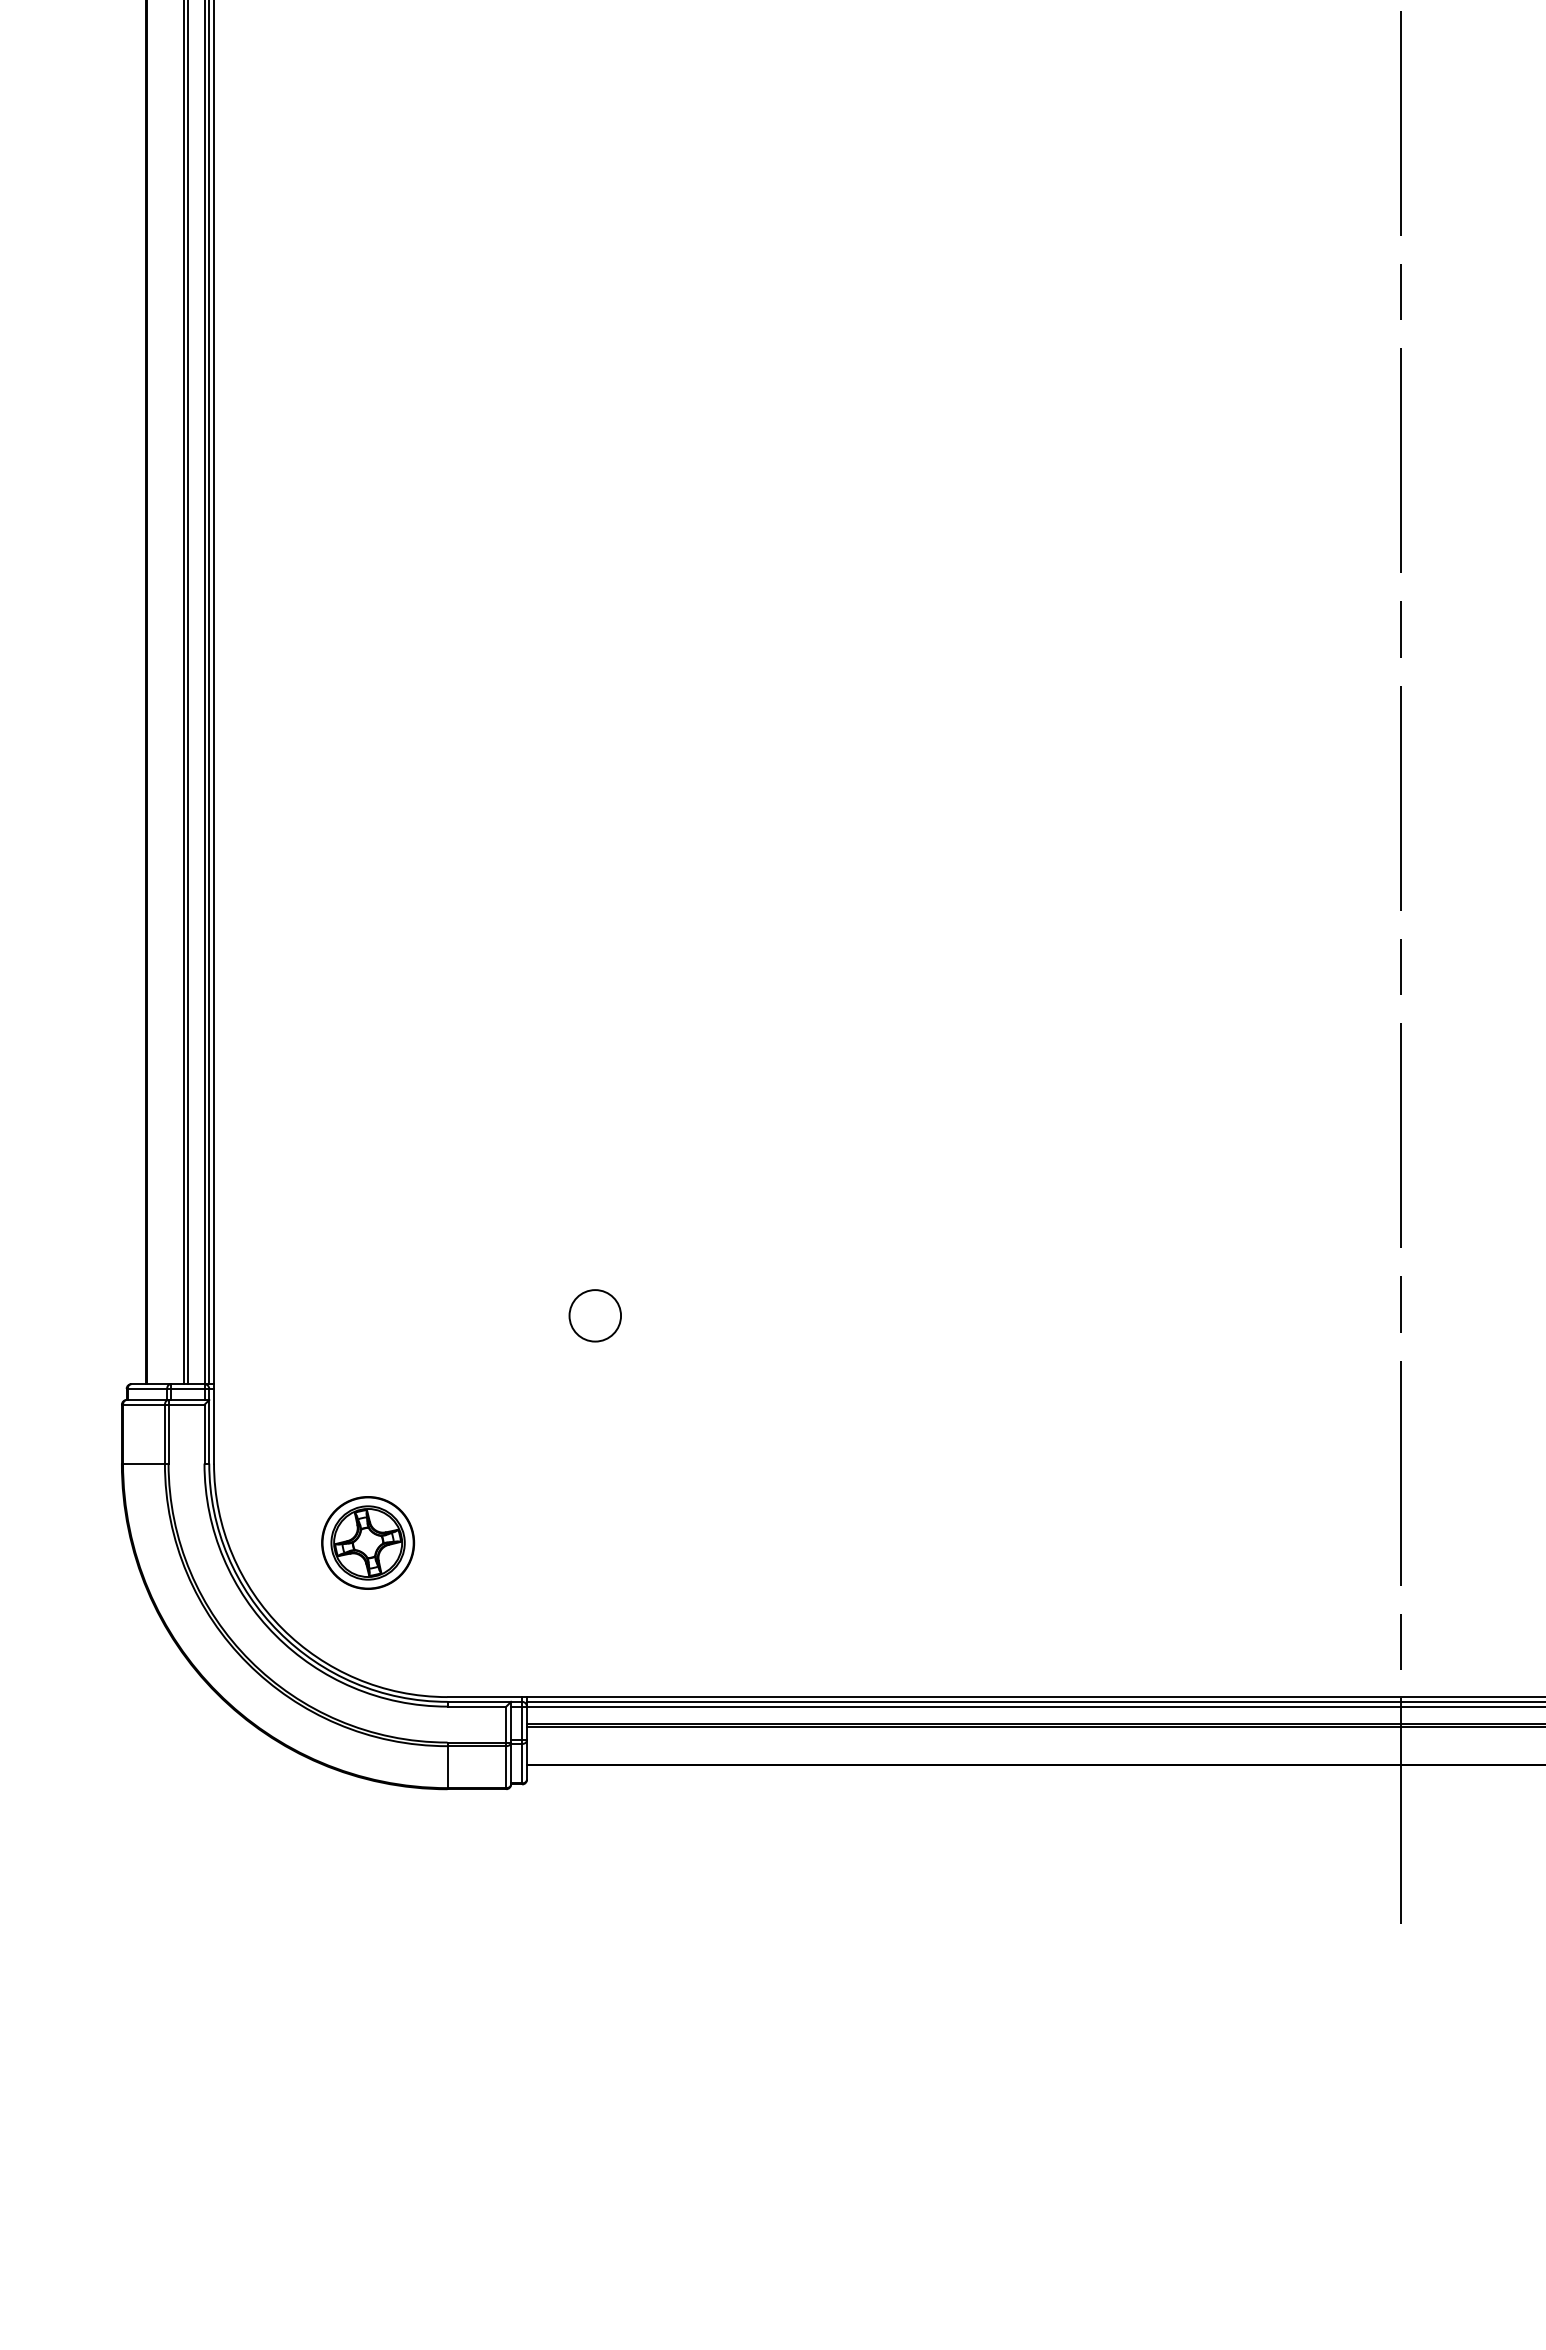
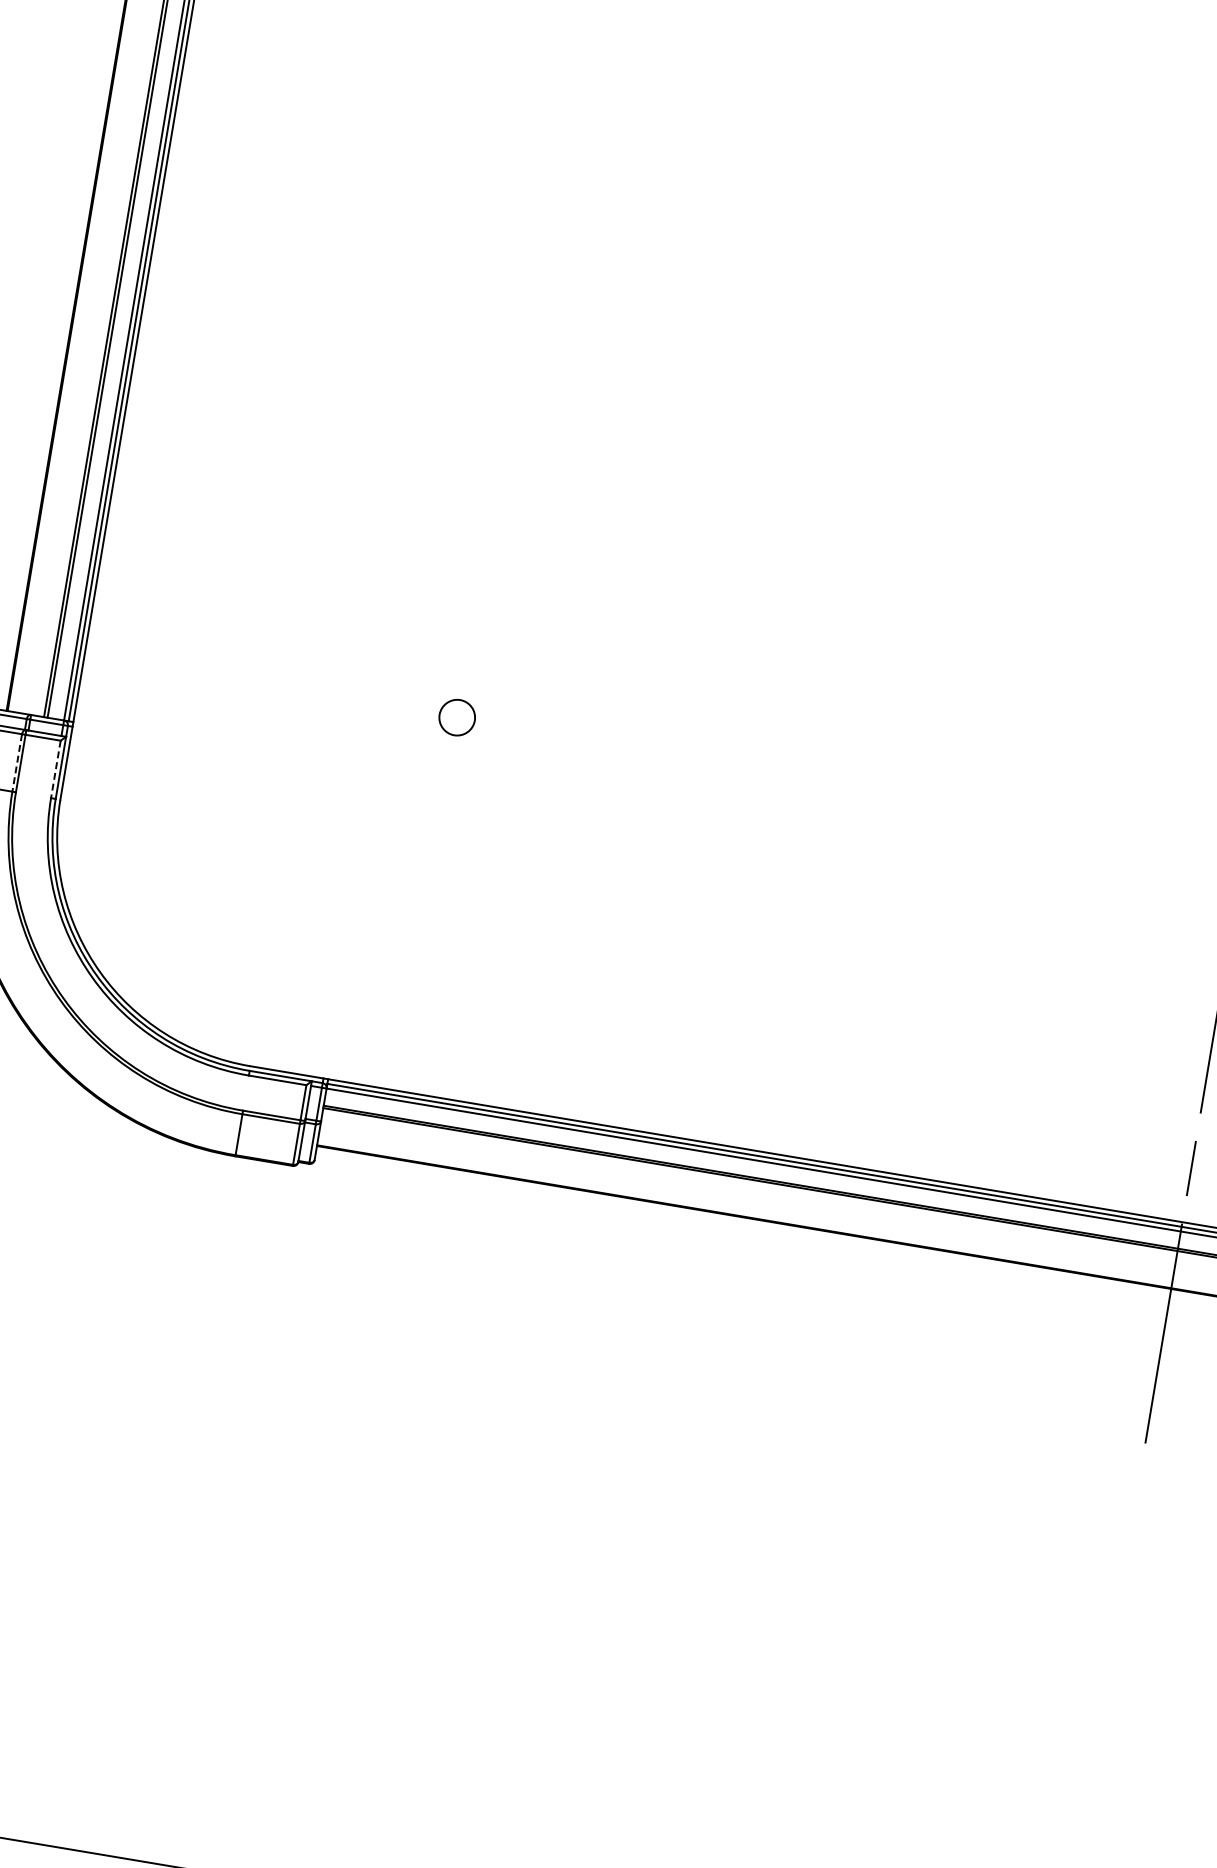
circle: (594, 1315) -> (456, 717), size x0.7
line: (164, 1434) -> (16, 763), solid -> dashed
line: (204, 1434) -> (55, 769), solid -> dashed
part: (368, 1542) -> (198, 902), removed

